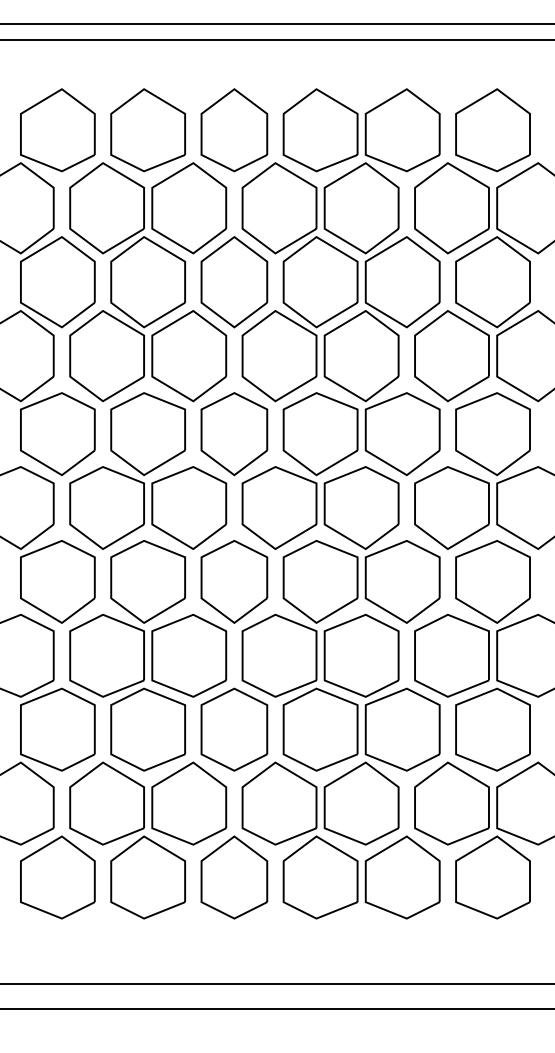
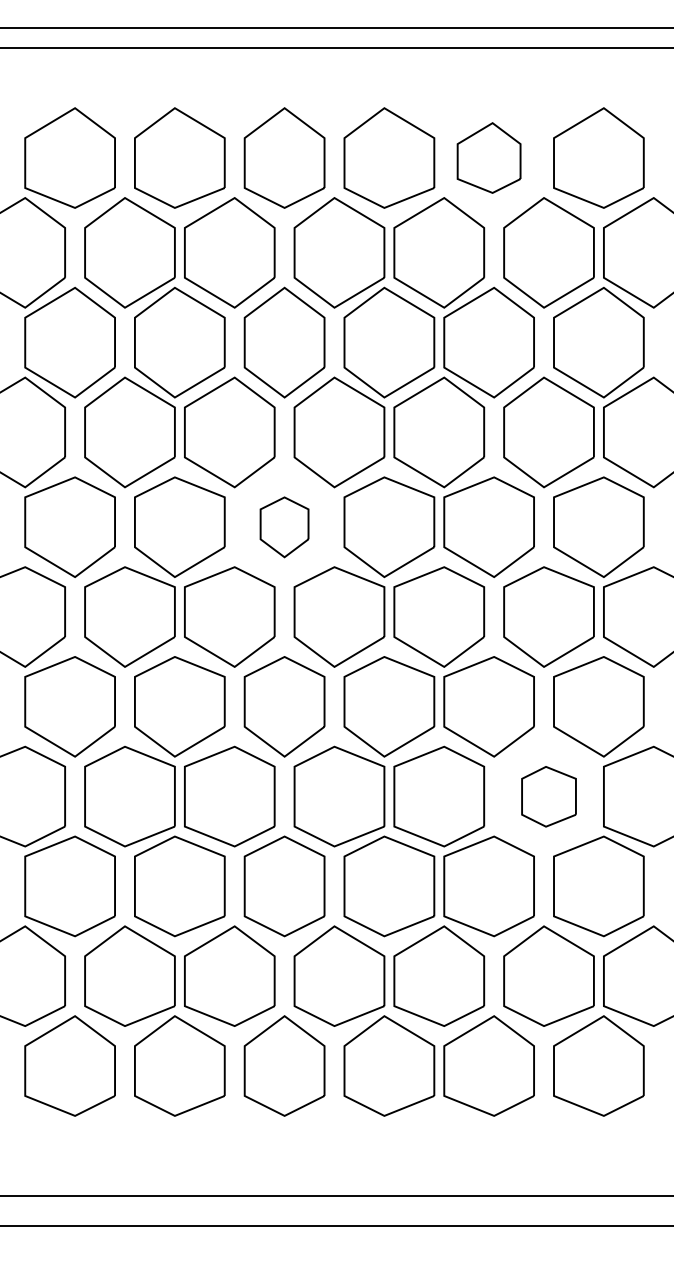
part: (402, 129) -> (488, 157), size x0.7
part: (234, 434) -> (284, 527), size x0.6
part: (451, 655) -> (548, 796), size x0.6

